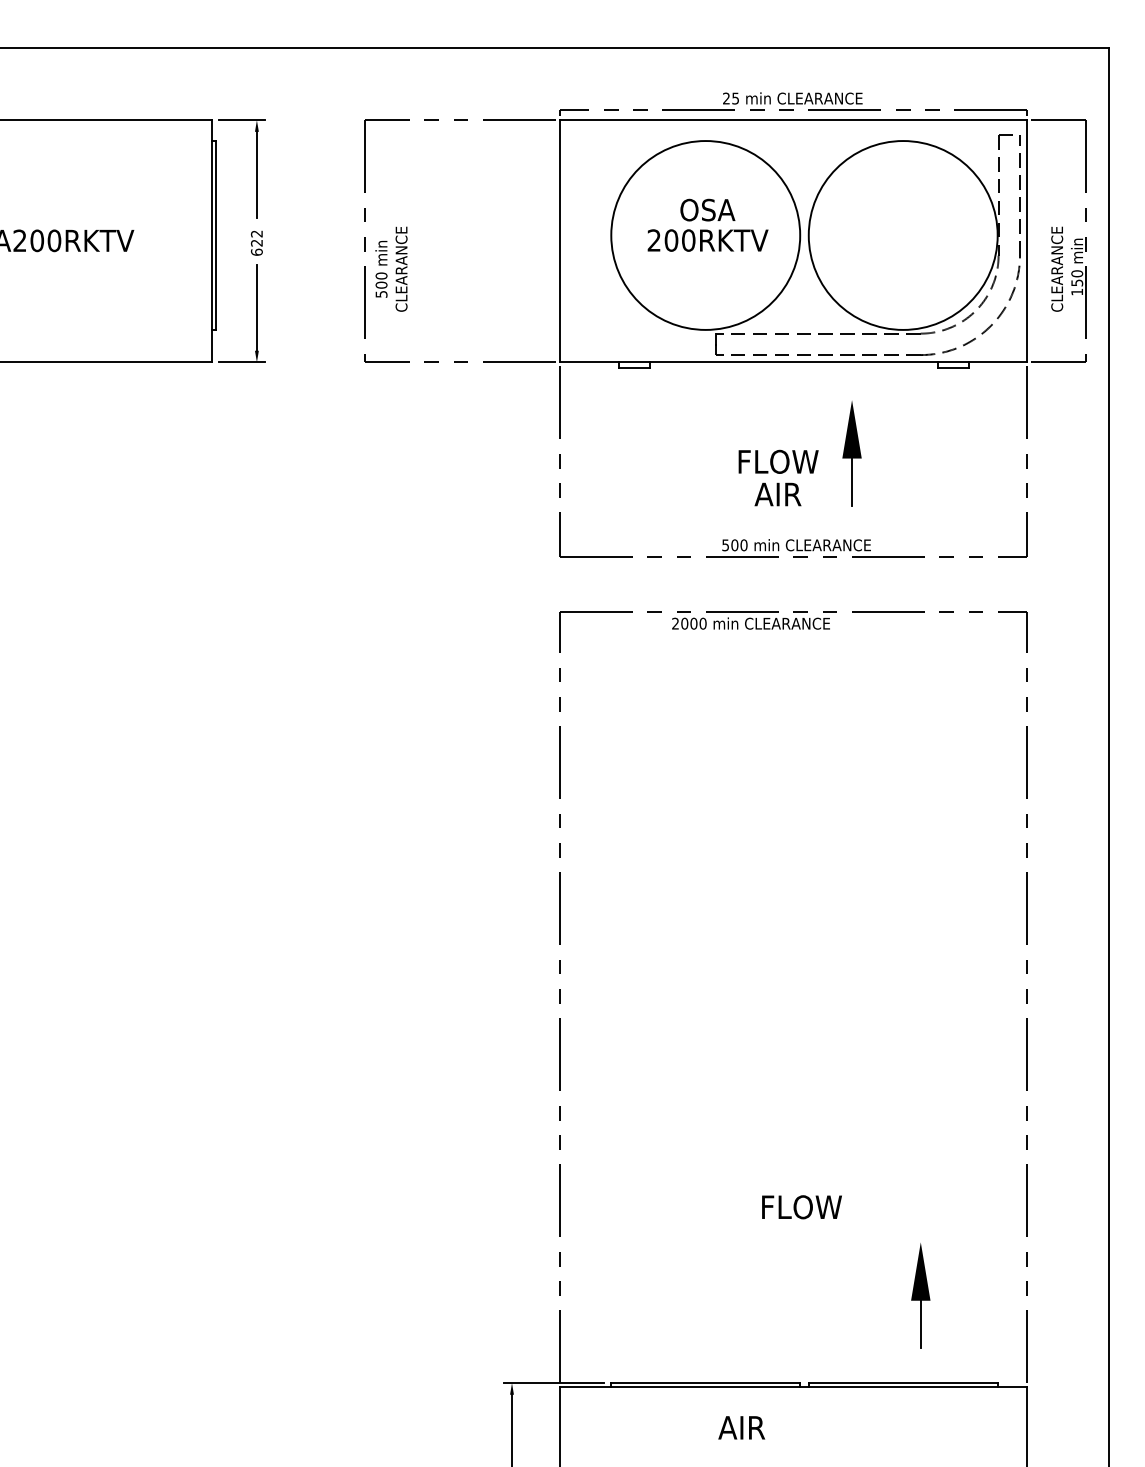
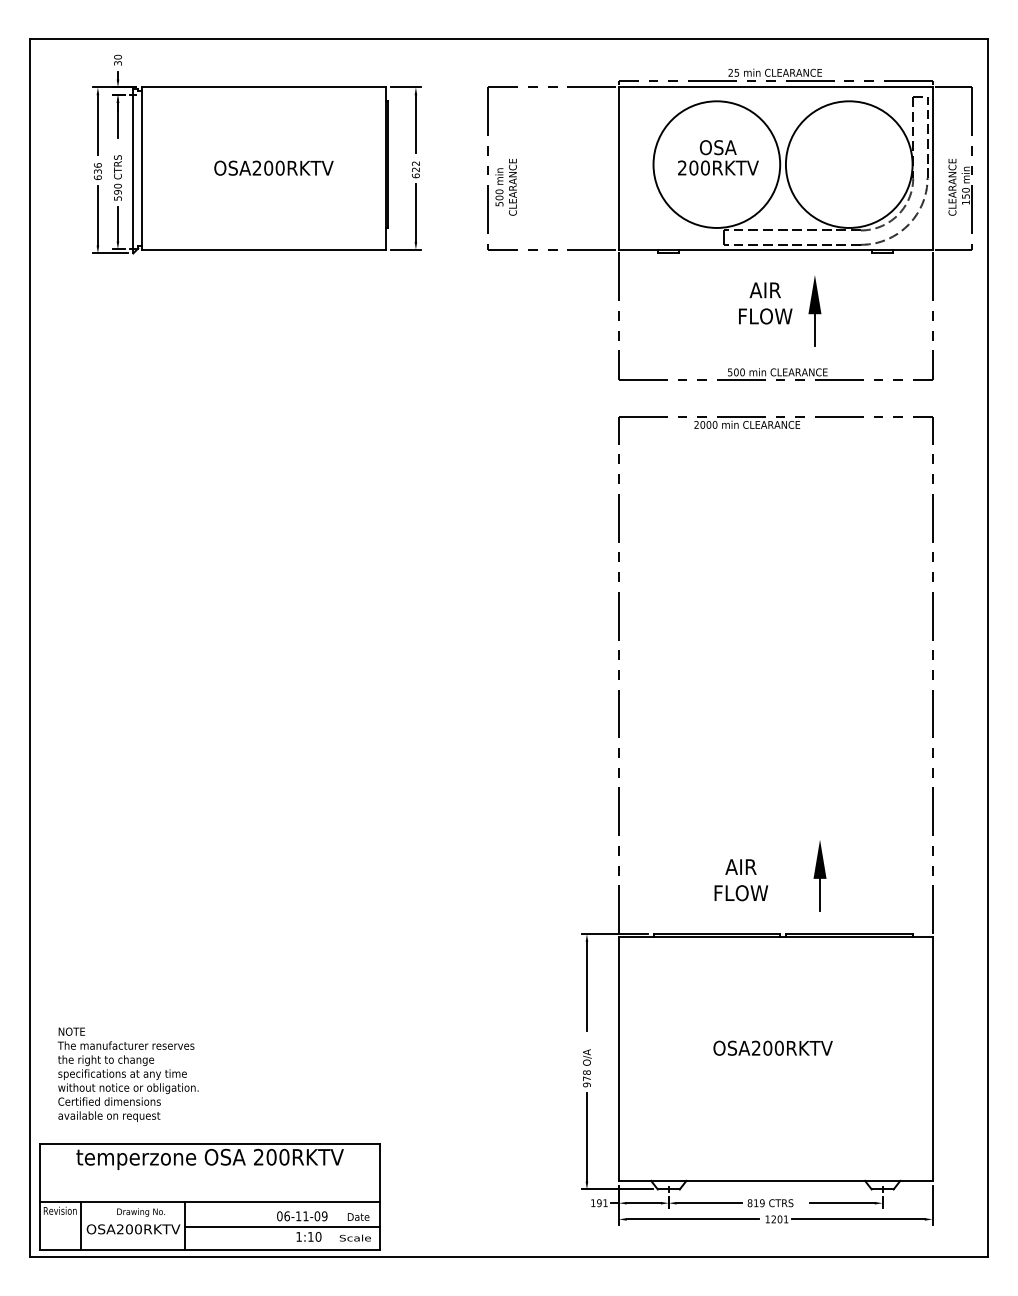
text: (776, 494) -> (764, 290), moved
text: (802, 1207) -> (741, 893), moved
part: (919, 1295) -> (819, 875), moved
text: (741, 1426) -> (740, 866), moved

